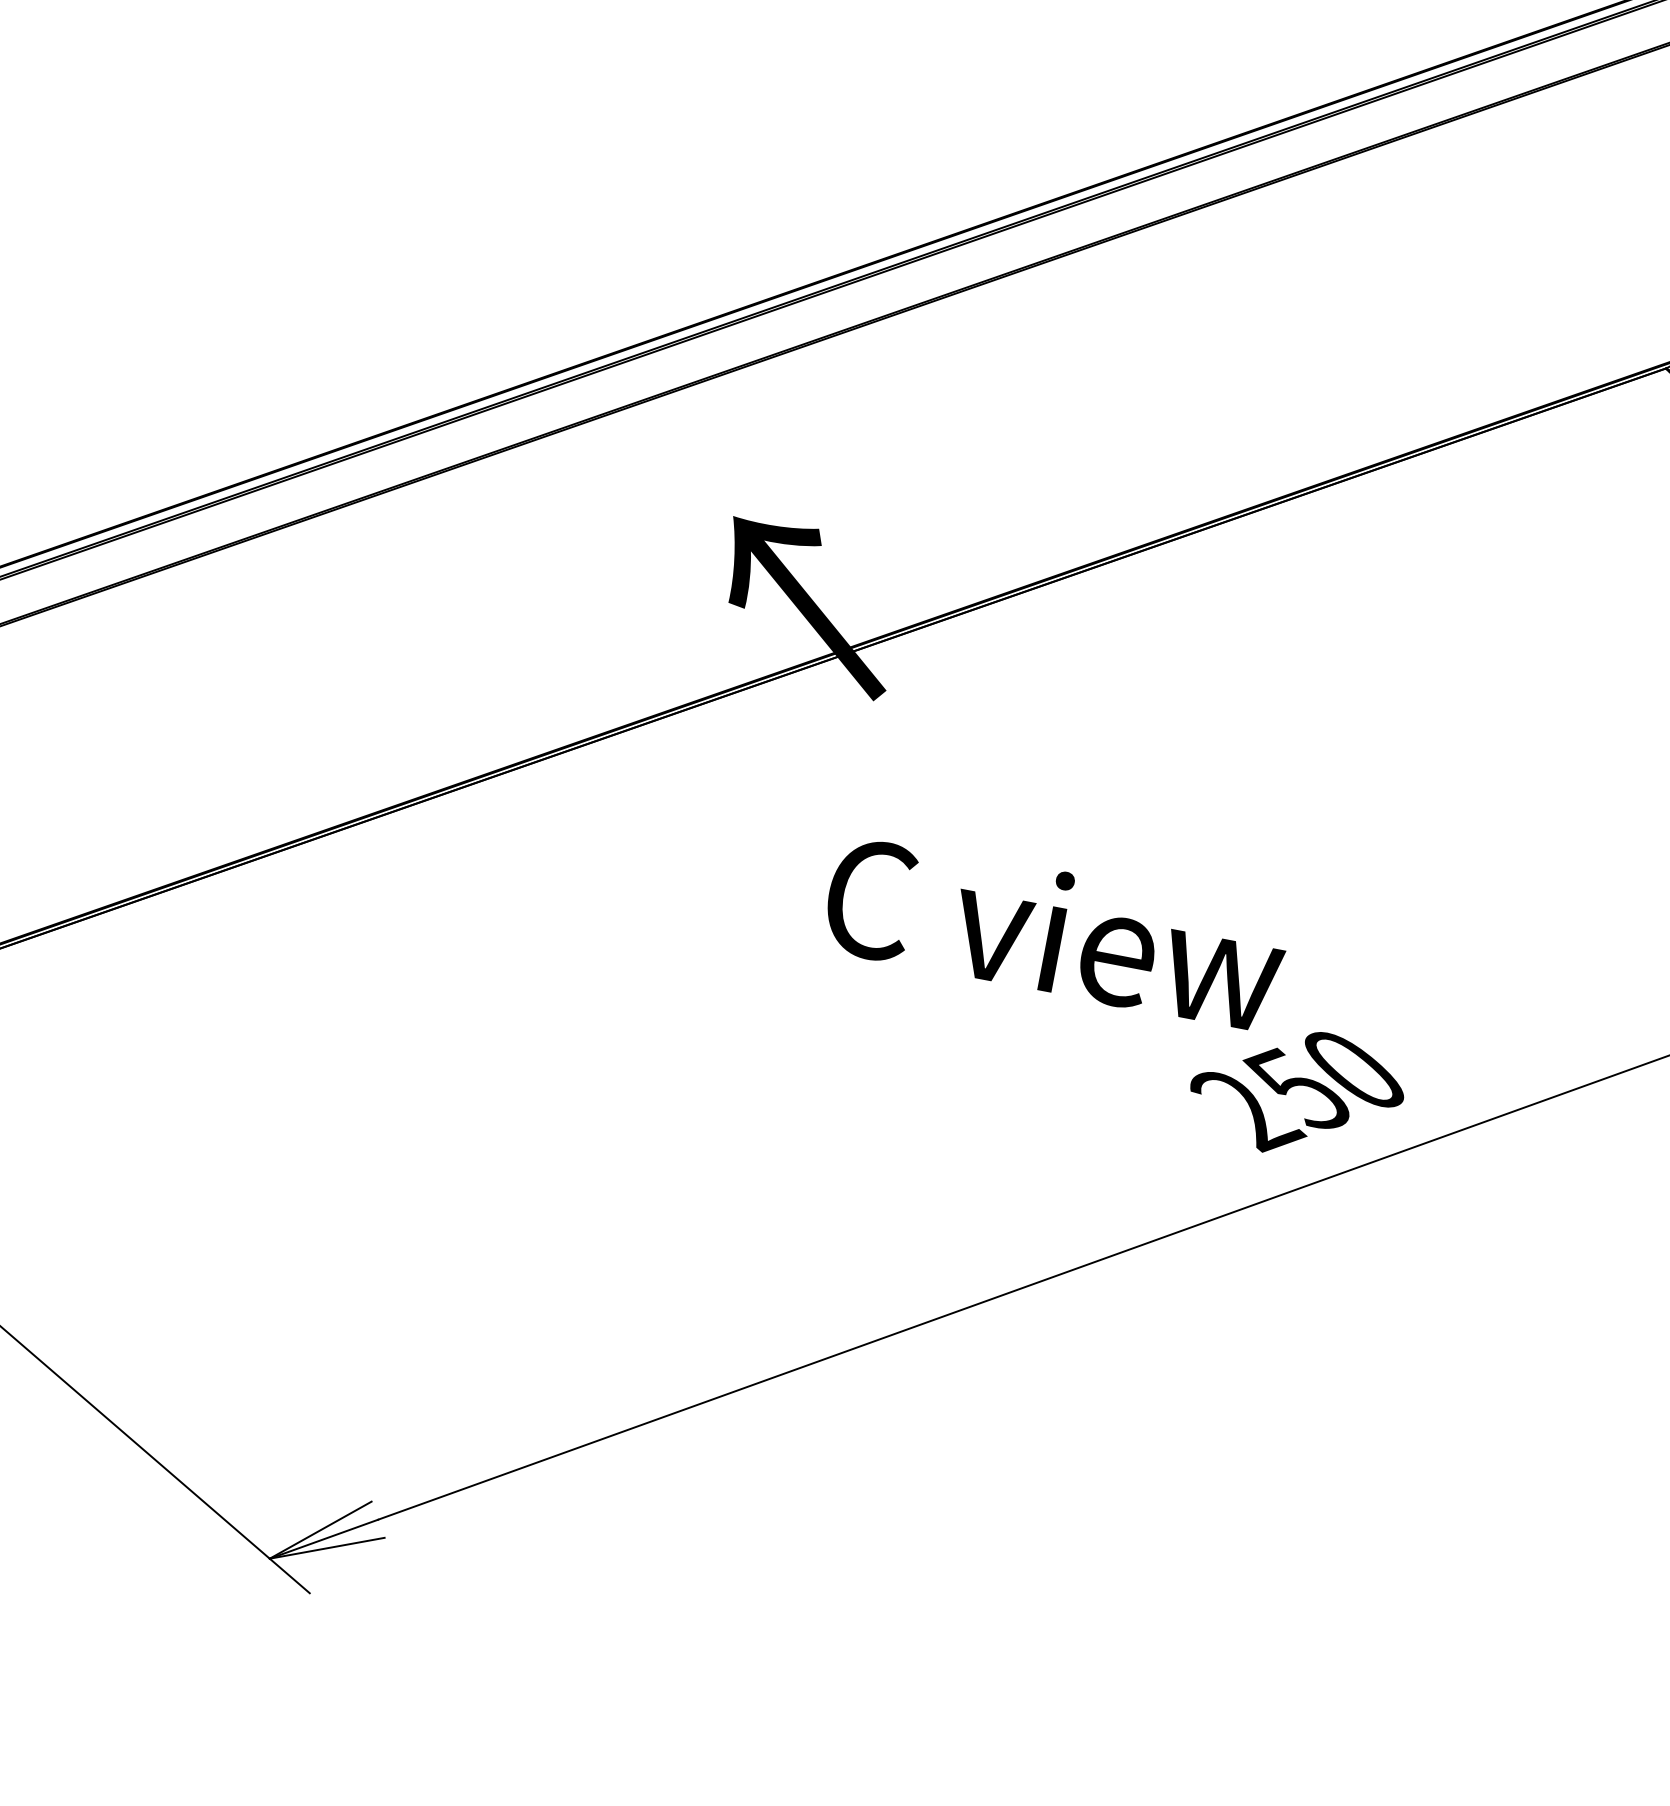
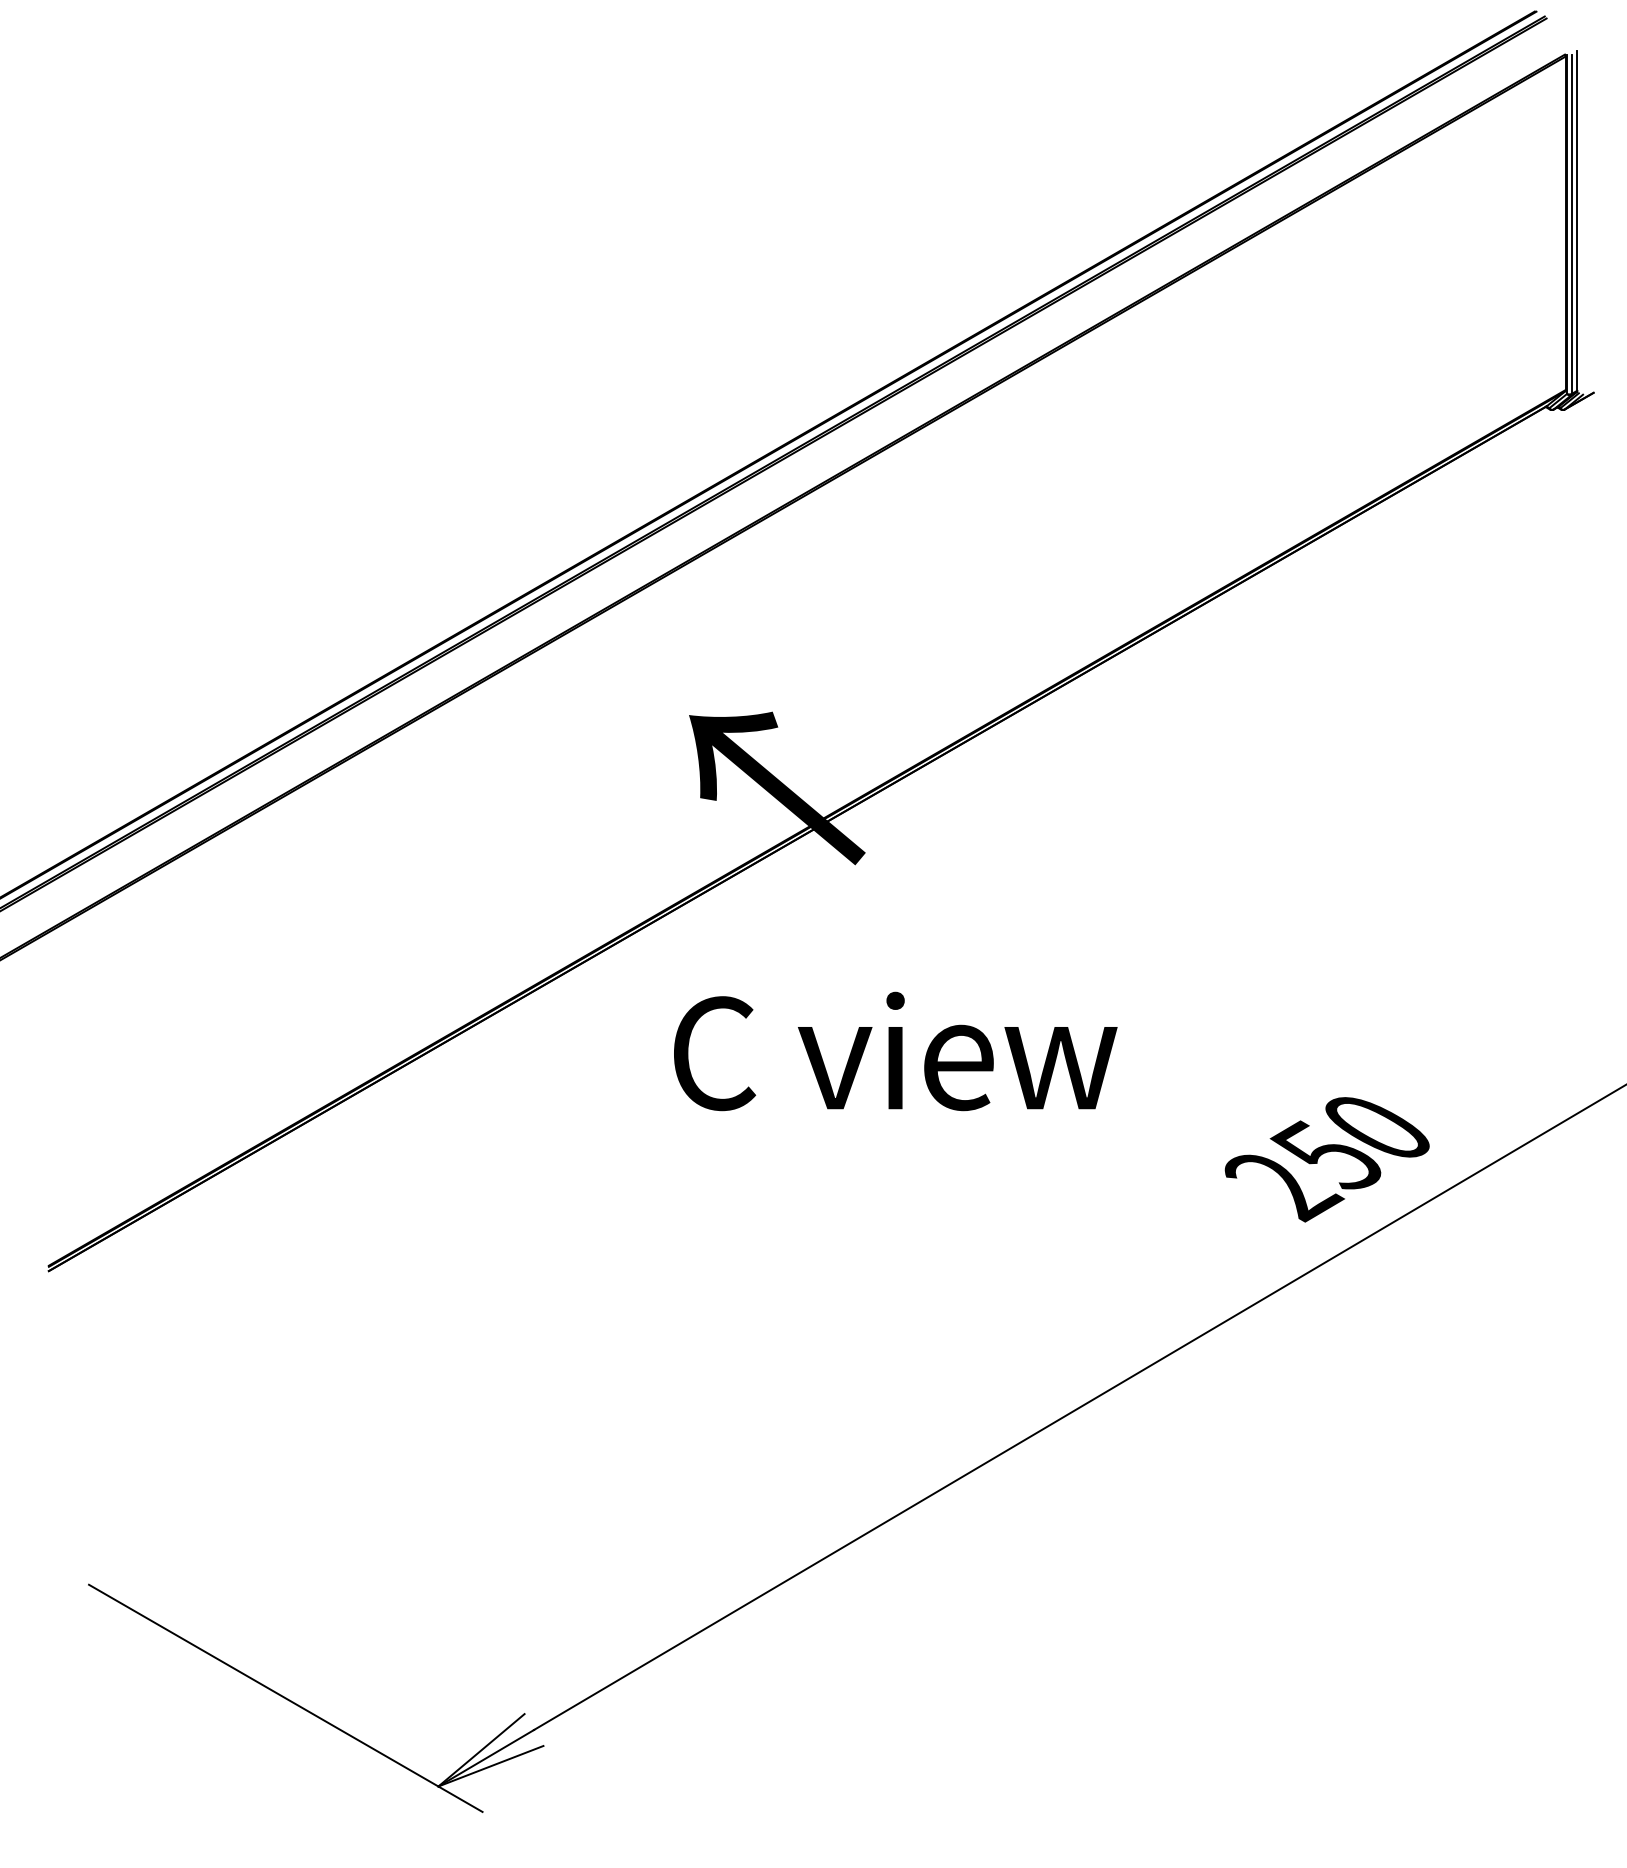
text: (1055, 932) -> (895, 1051), moved

